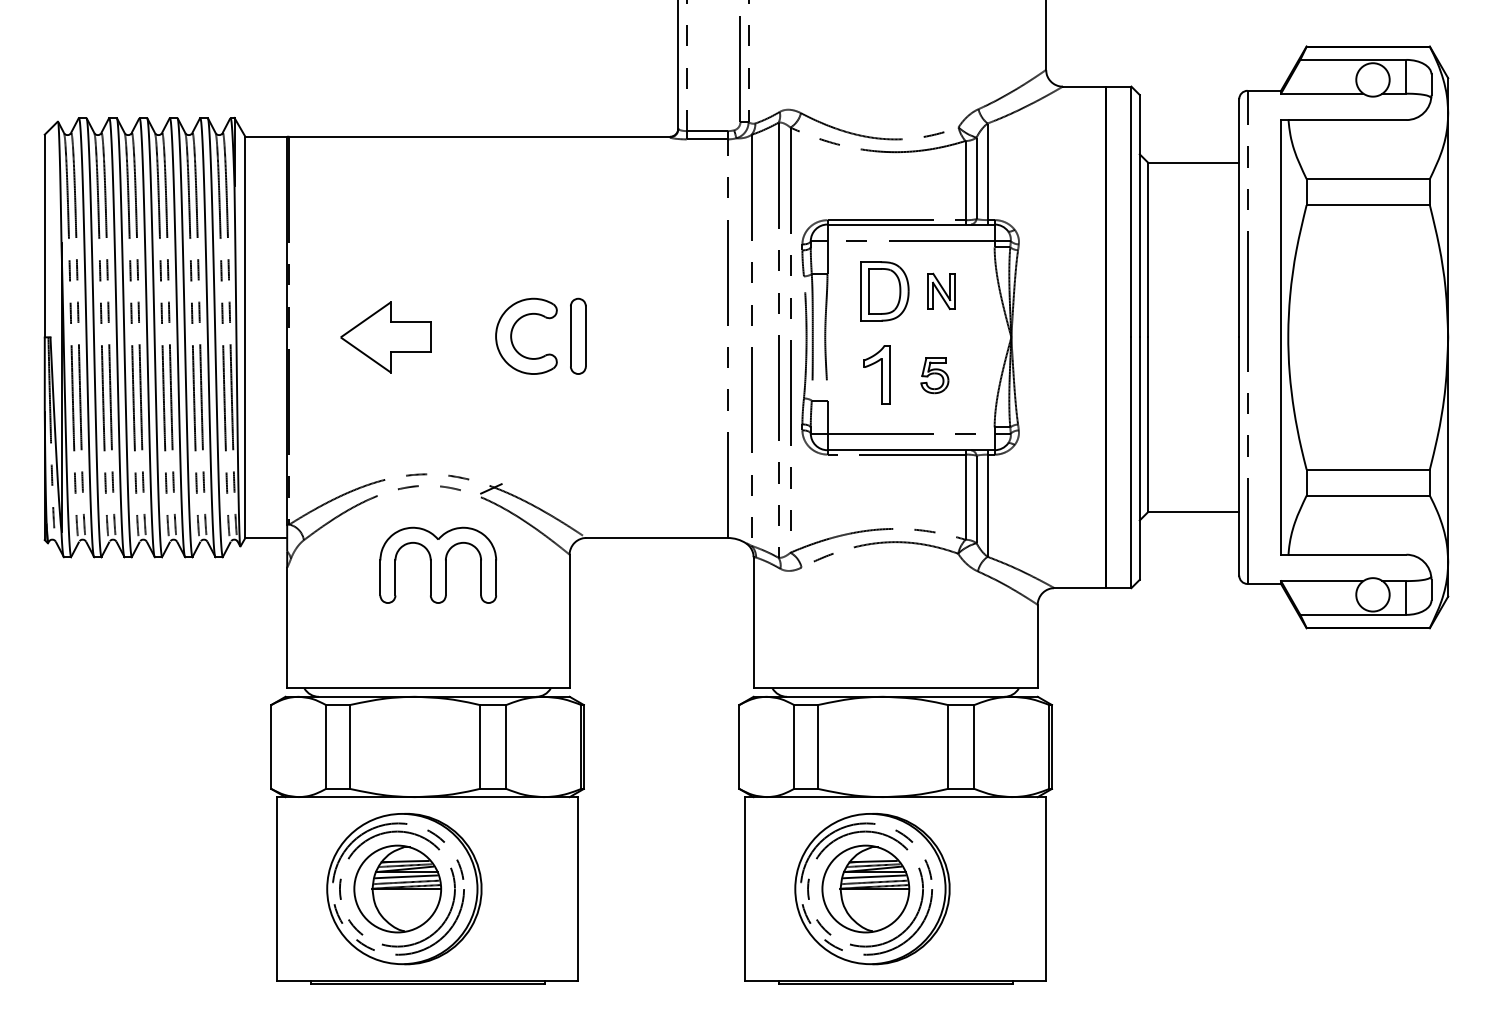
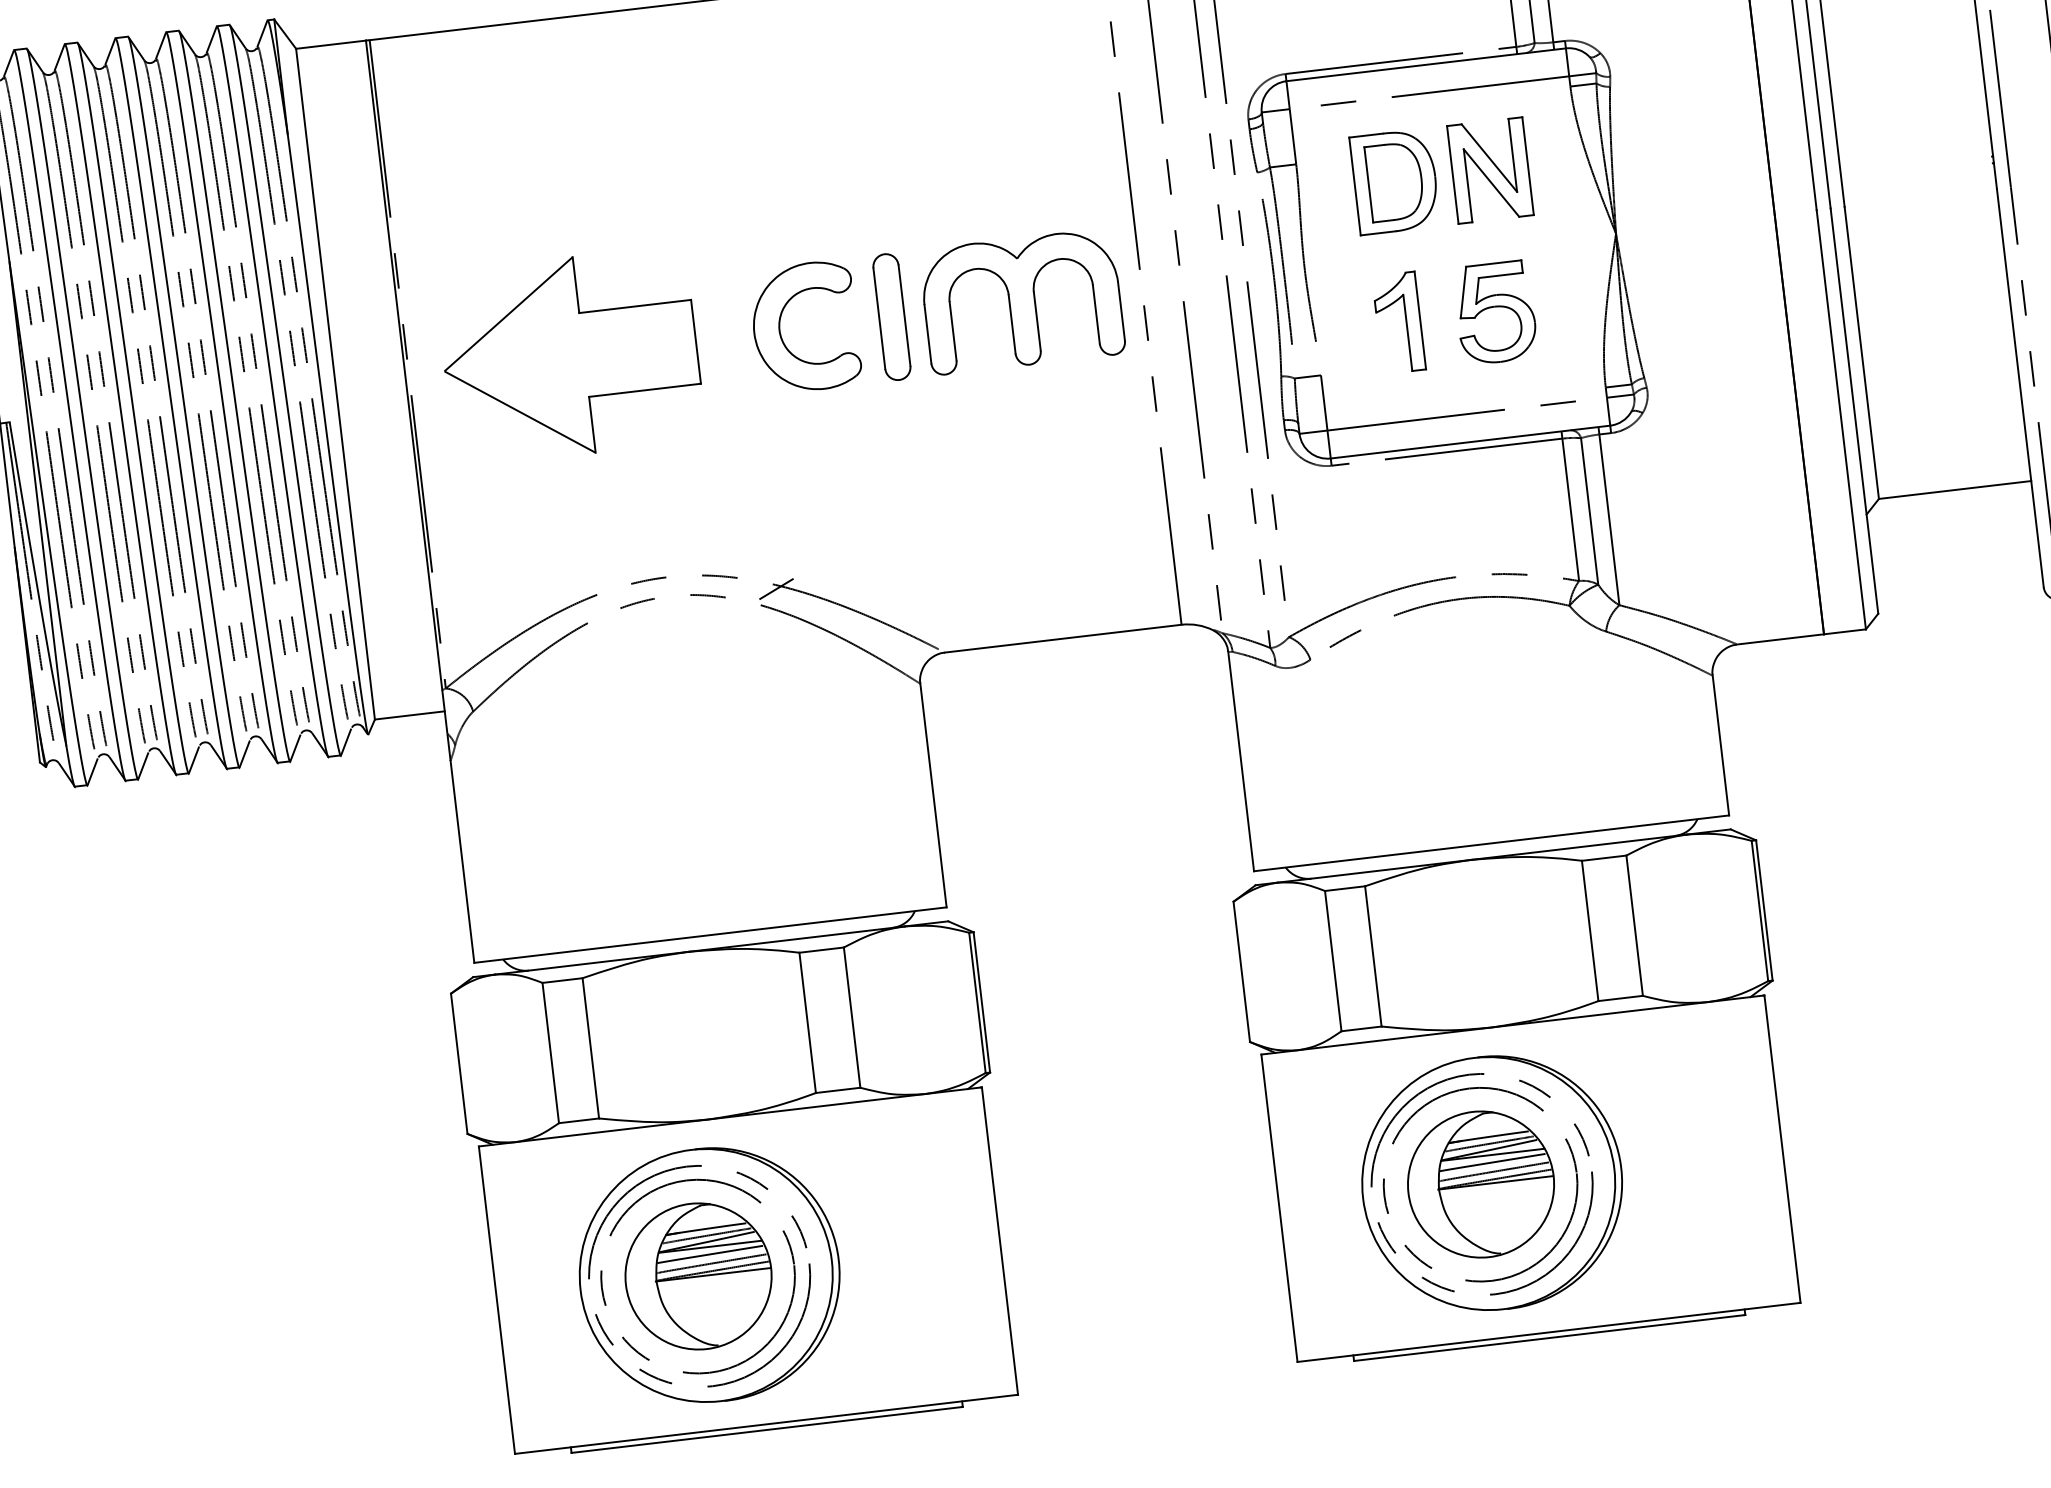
part: (941, 291) -> (1490, 170), size x1.67
part: (385, 337) -> (569, 356), size x1.67
part: (934, 375) -> (1494, 312), size x1.67
part: (438, 564) -> (1022, 300), moved

